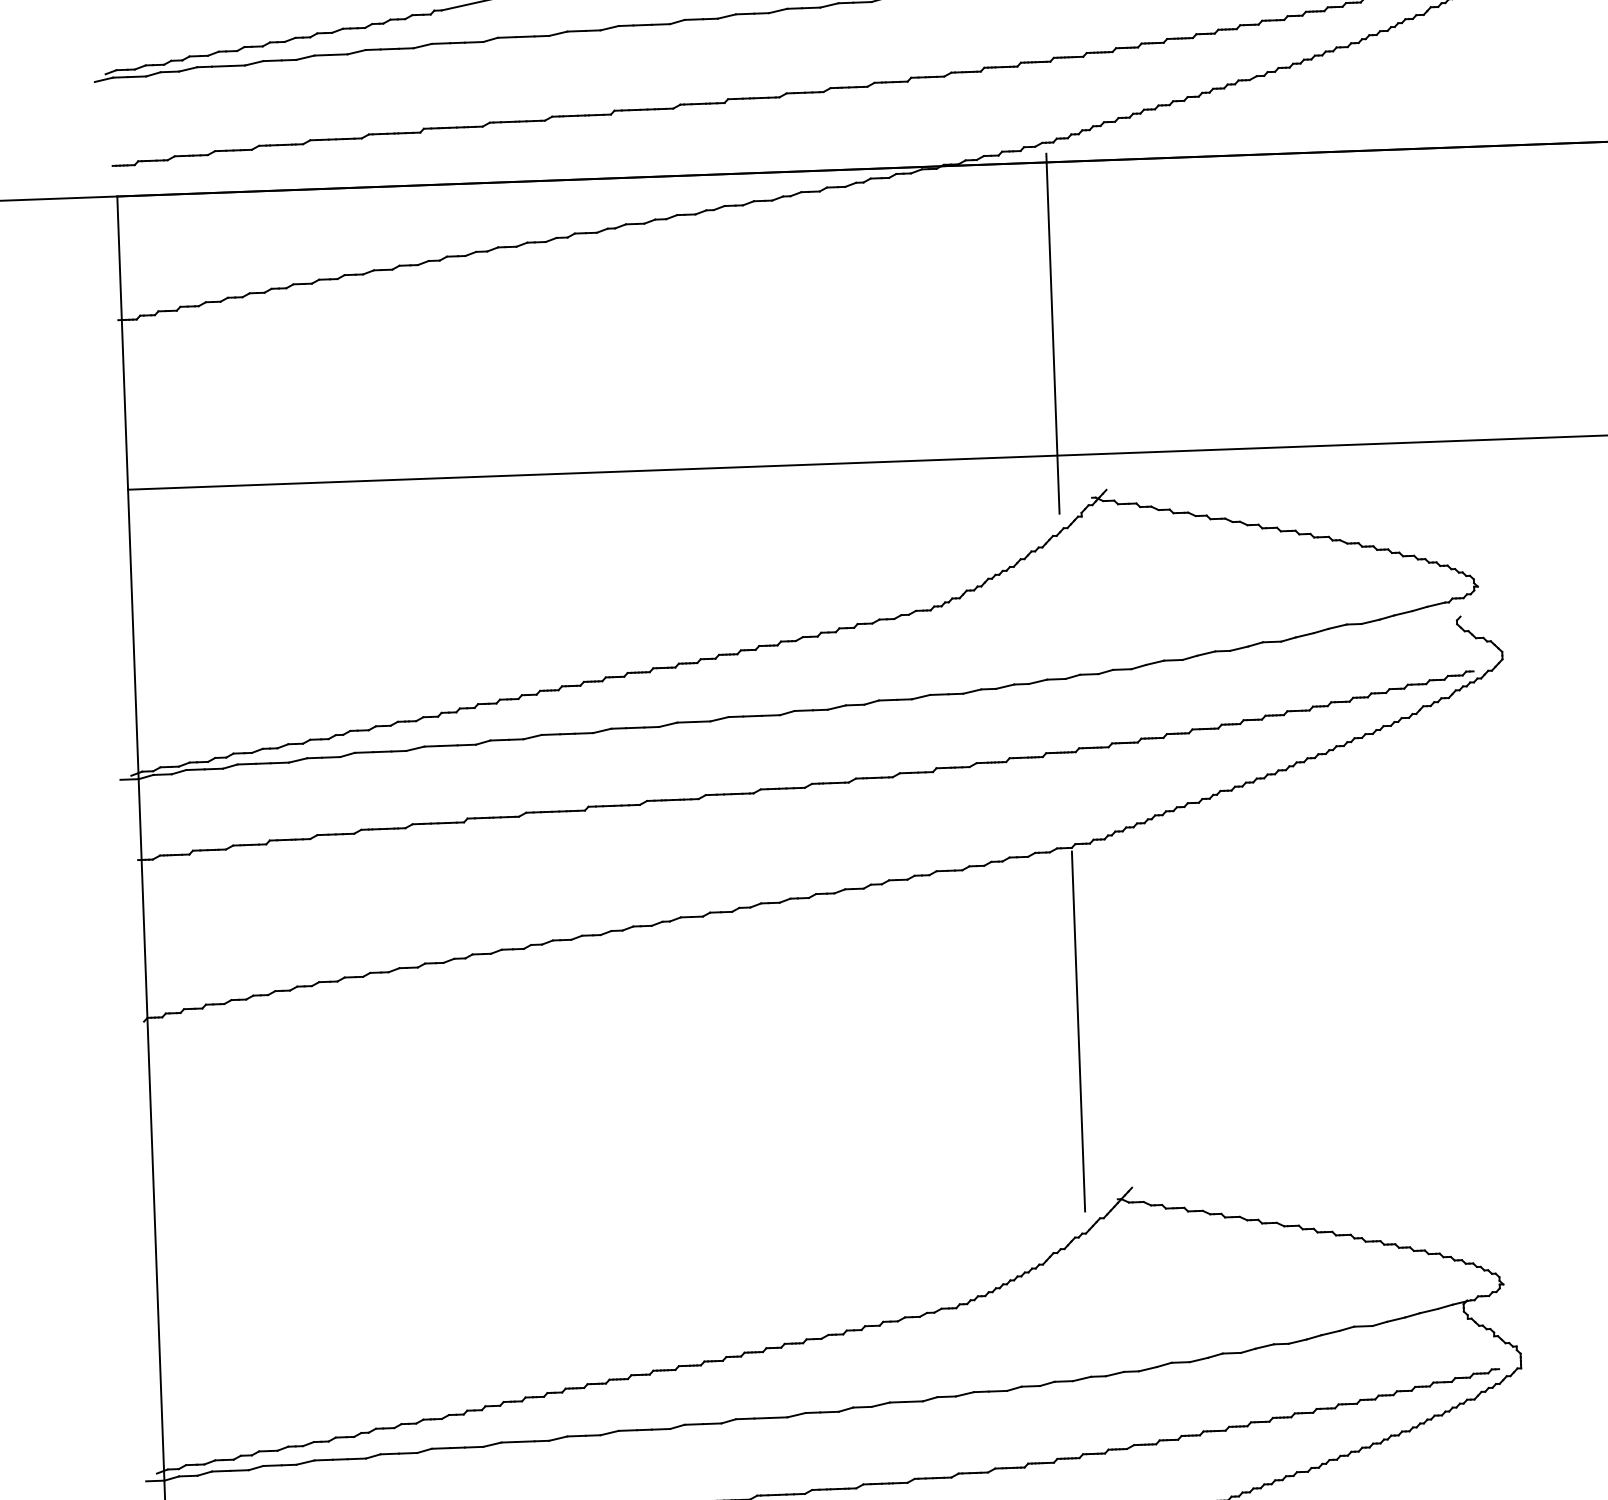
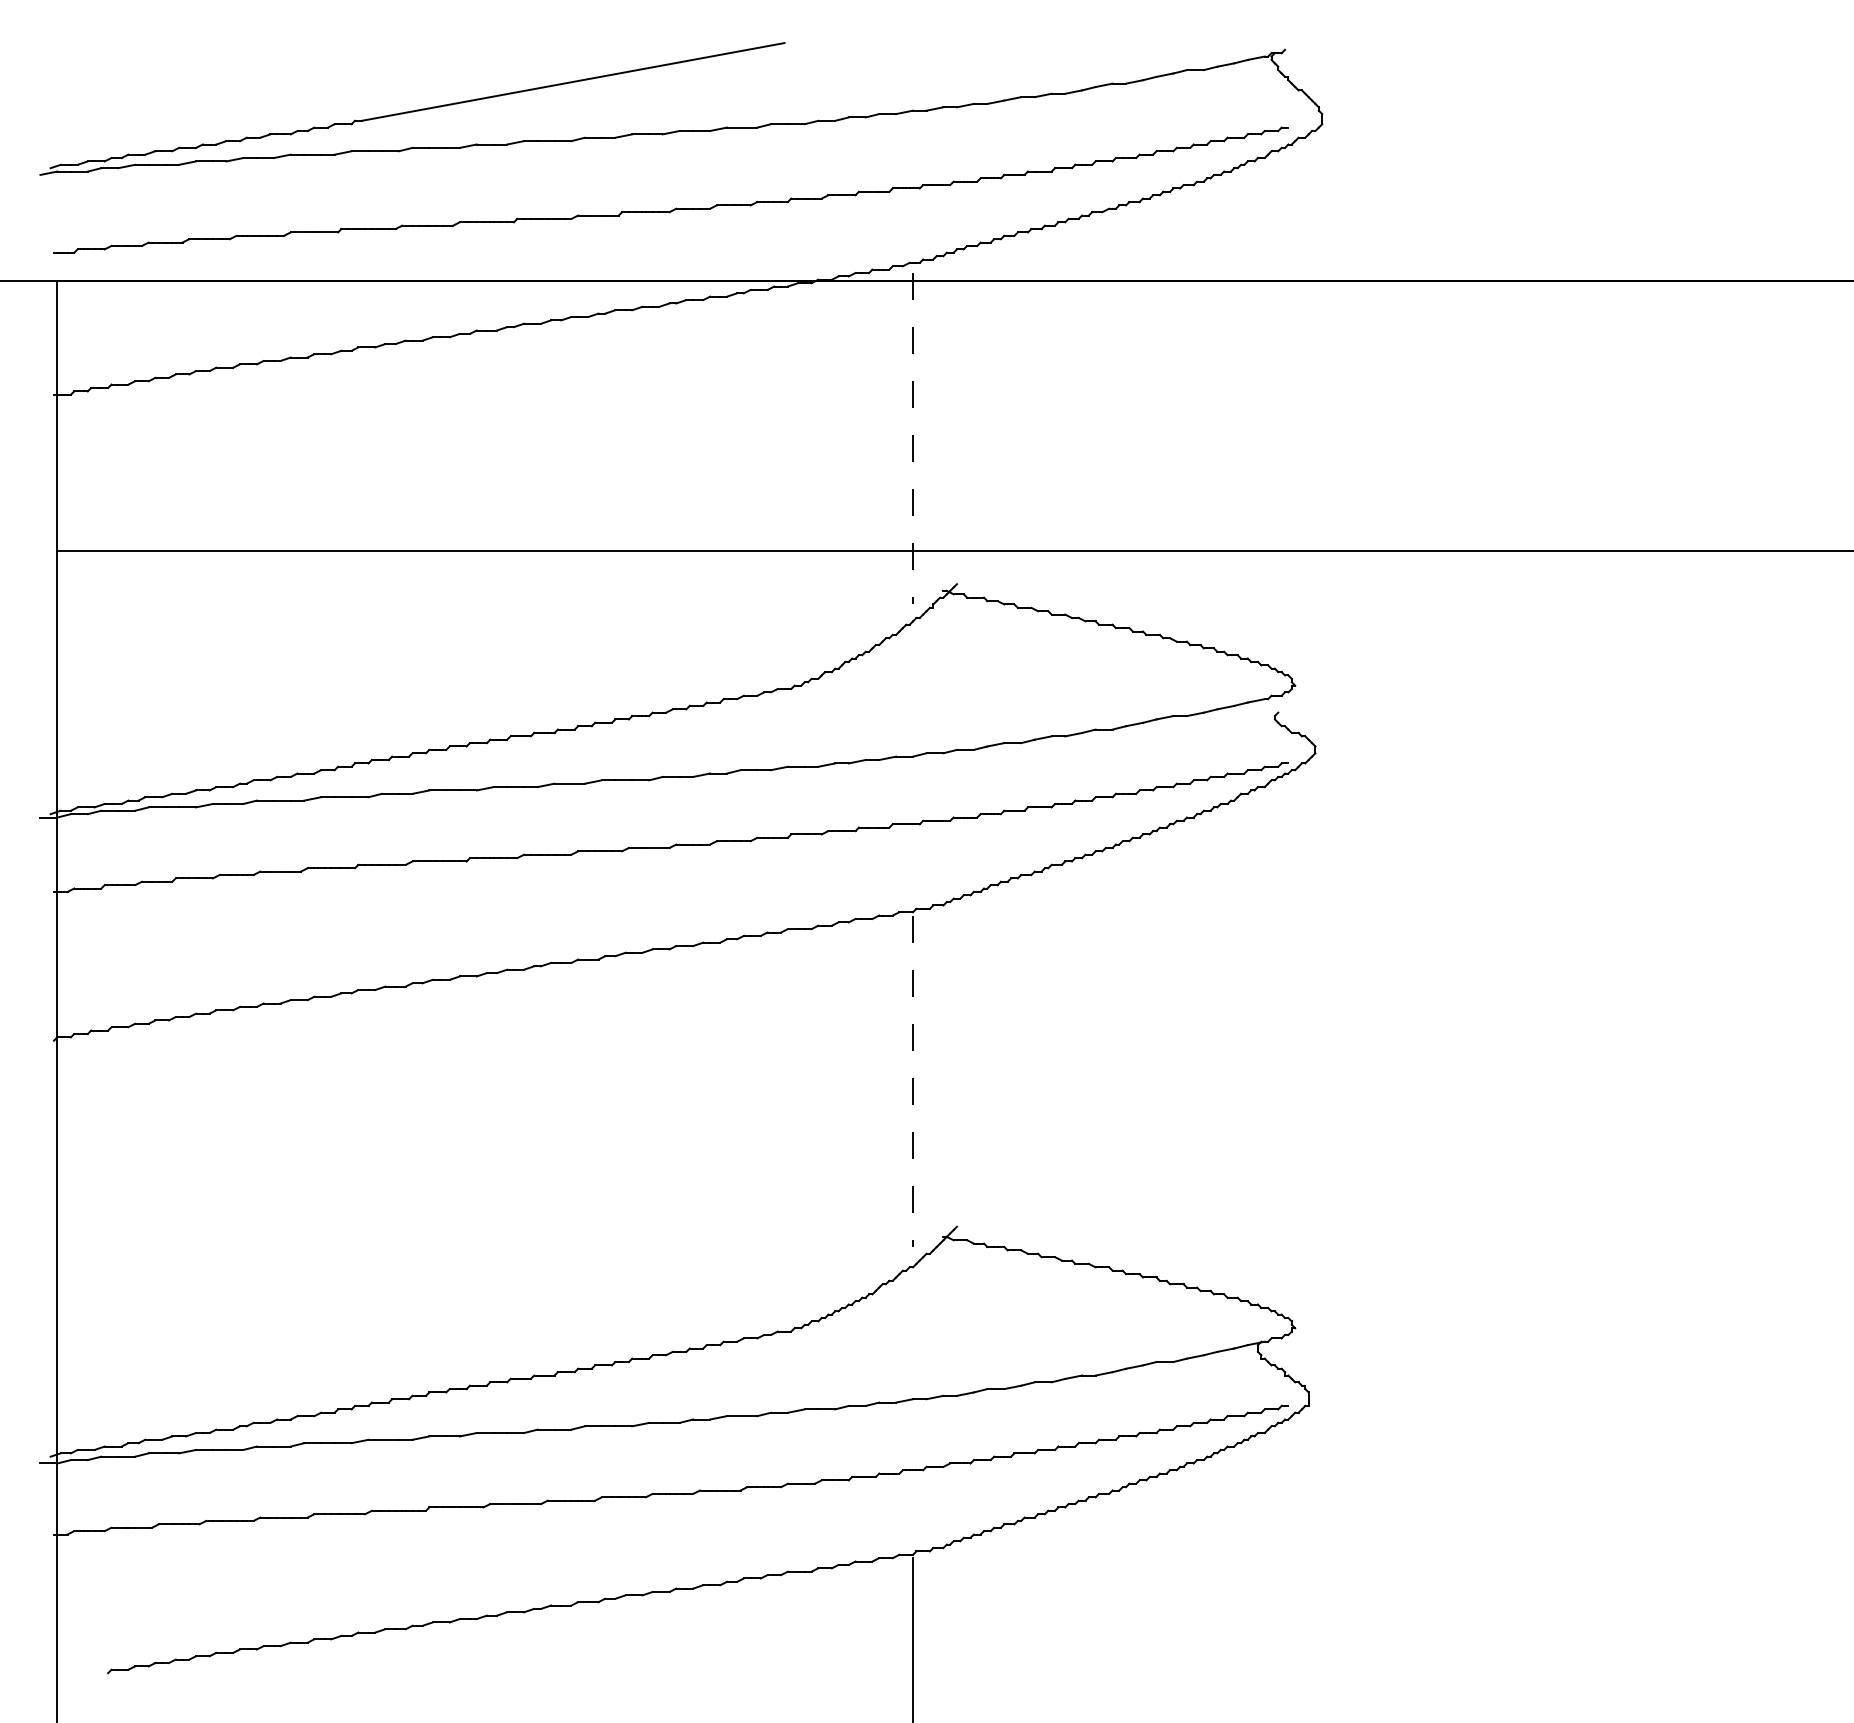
line: (1053, 333) -> (913, 438), solid -> dashed
line: (1079, 1031) -> (913, 1081), solid -> dashed

